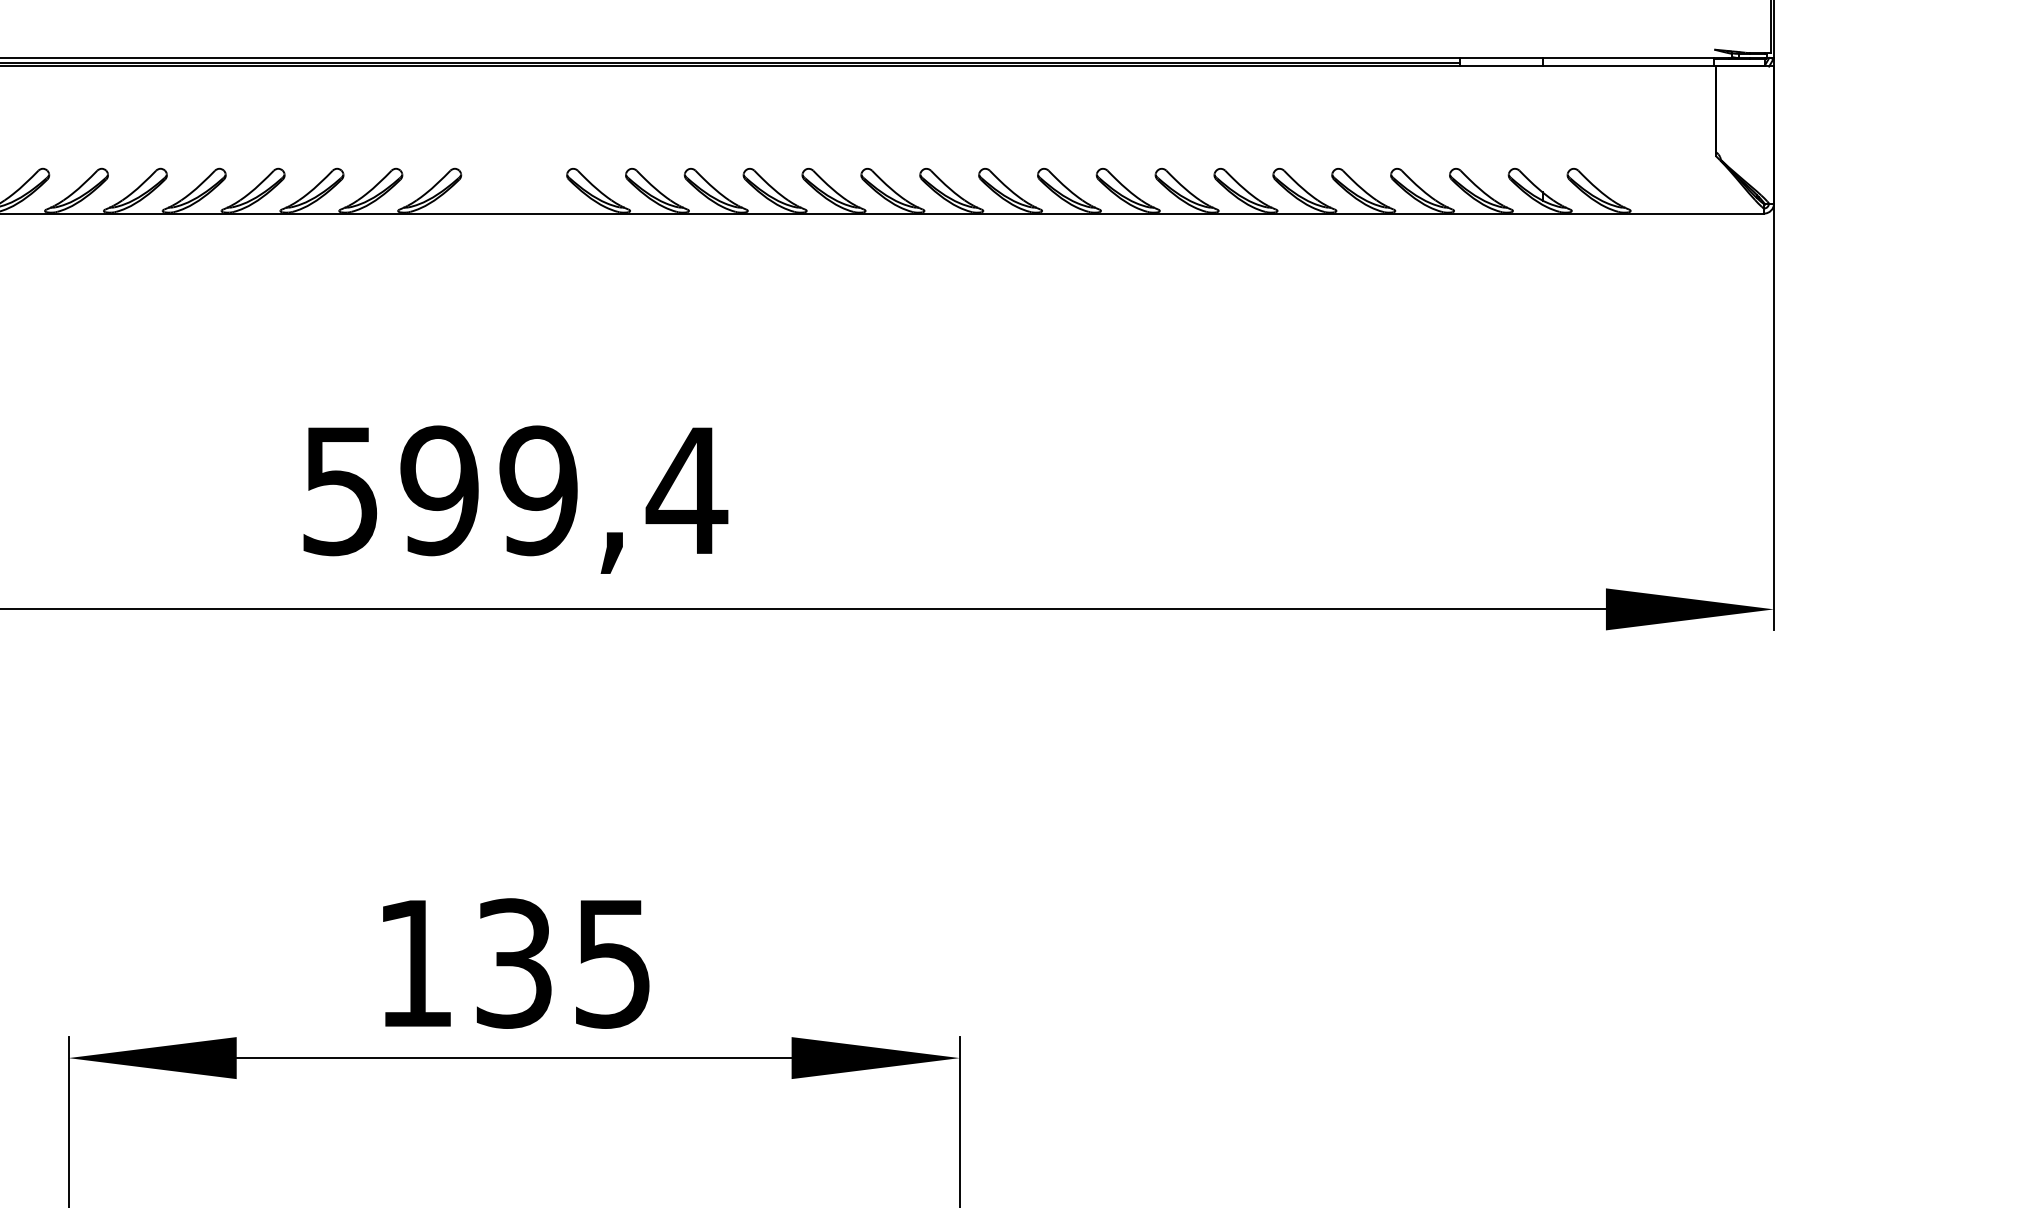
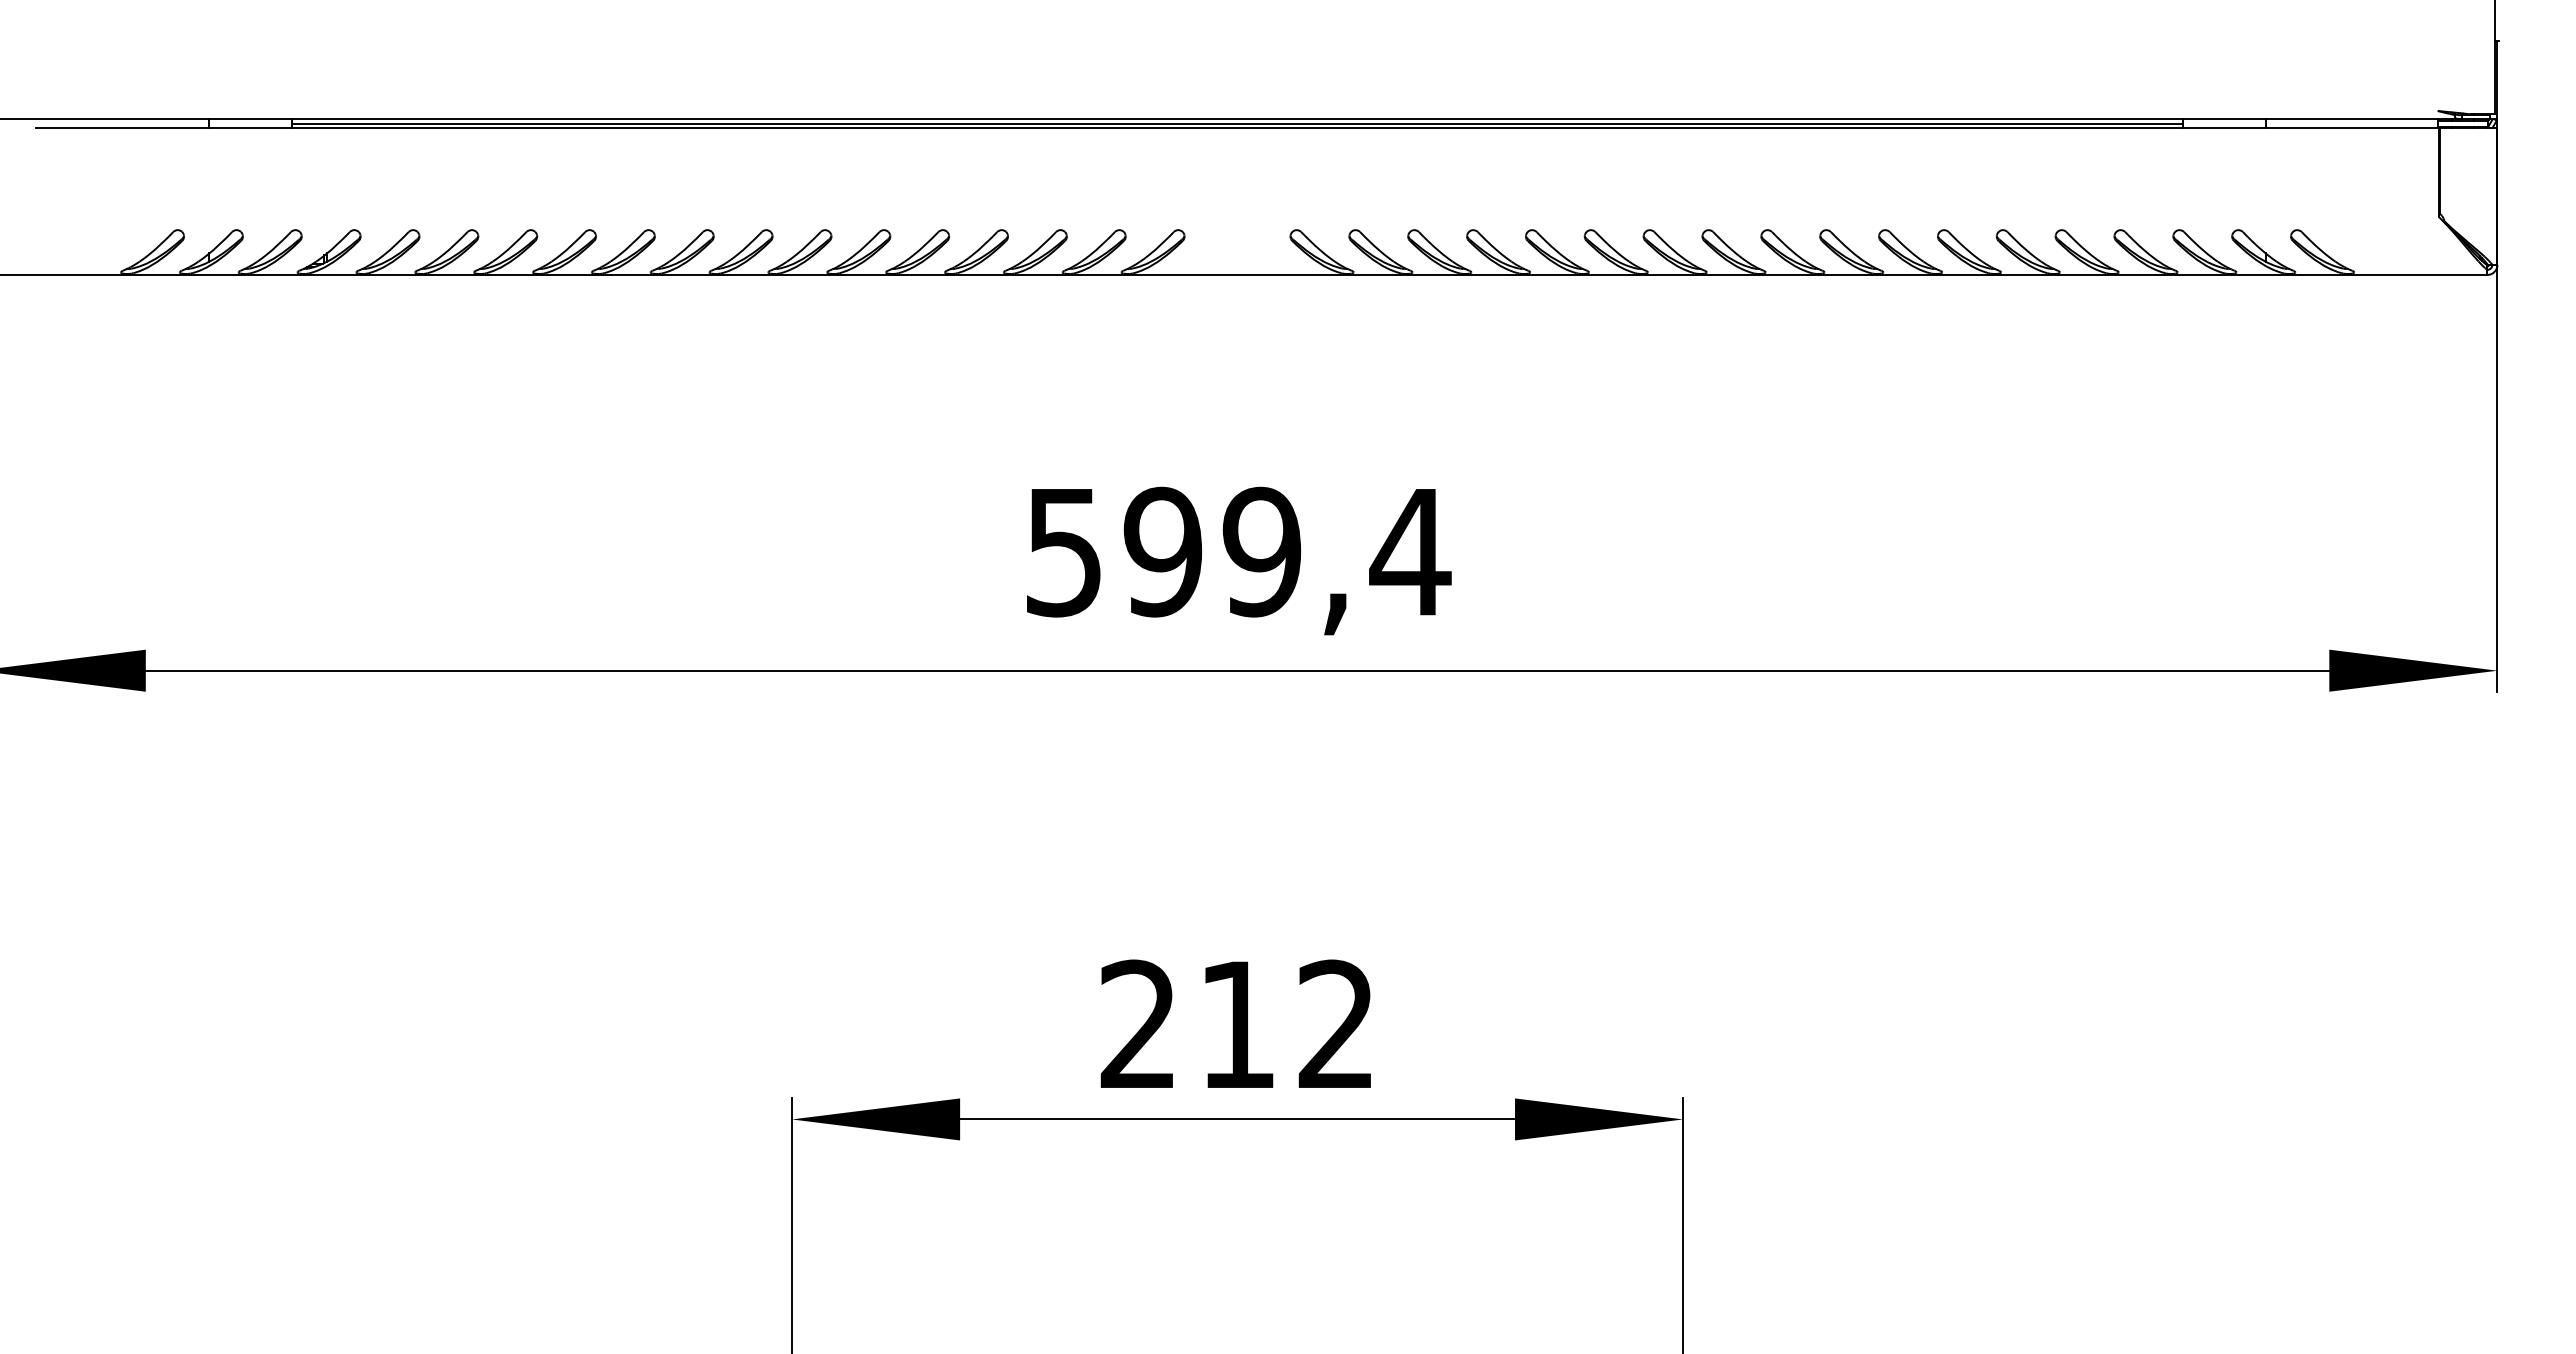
text: (513, 963) -> (1236, 1024), 135 -> 212

